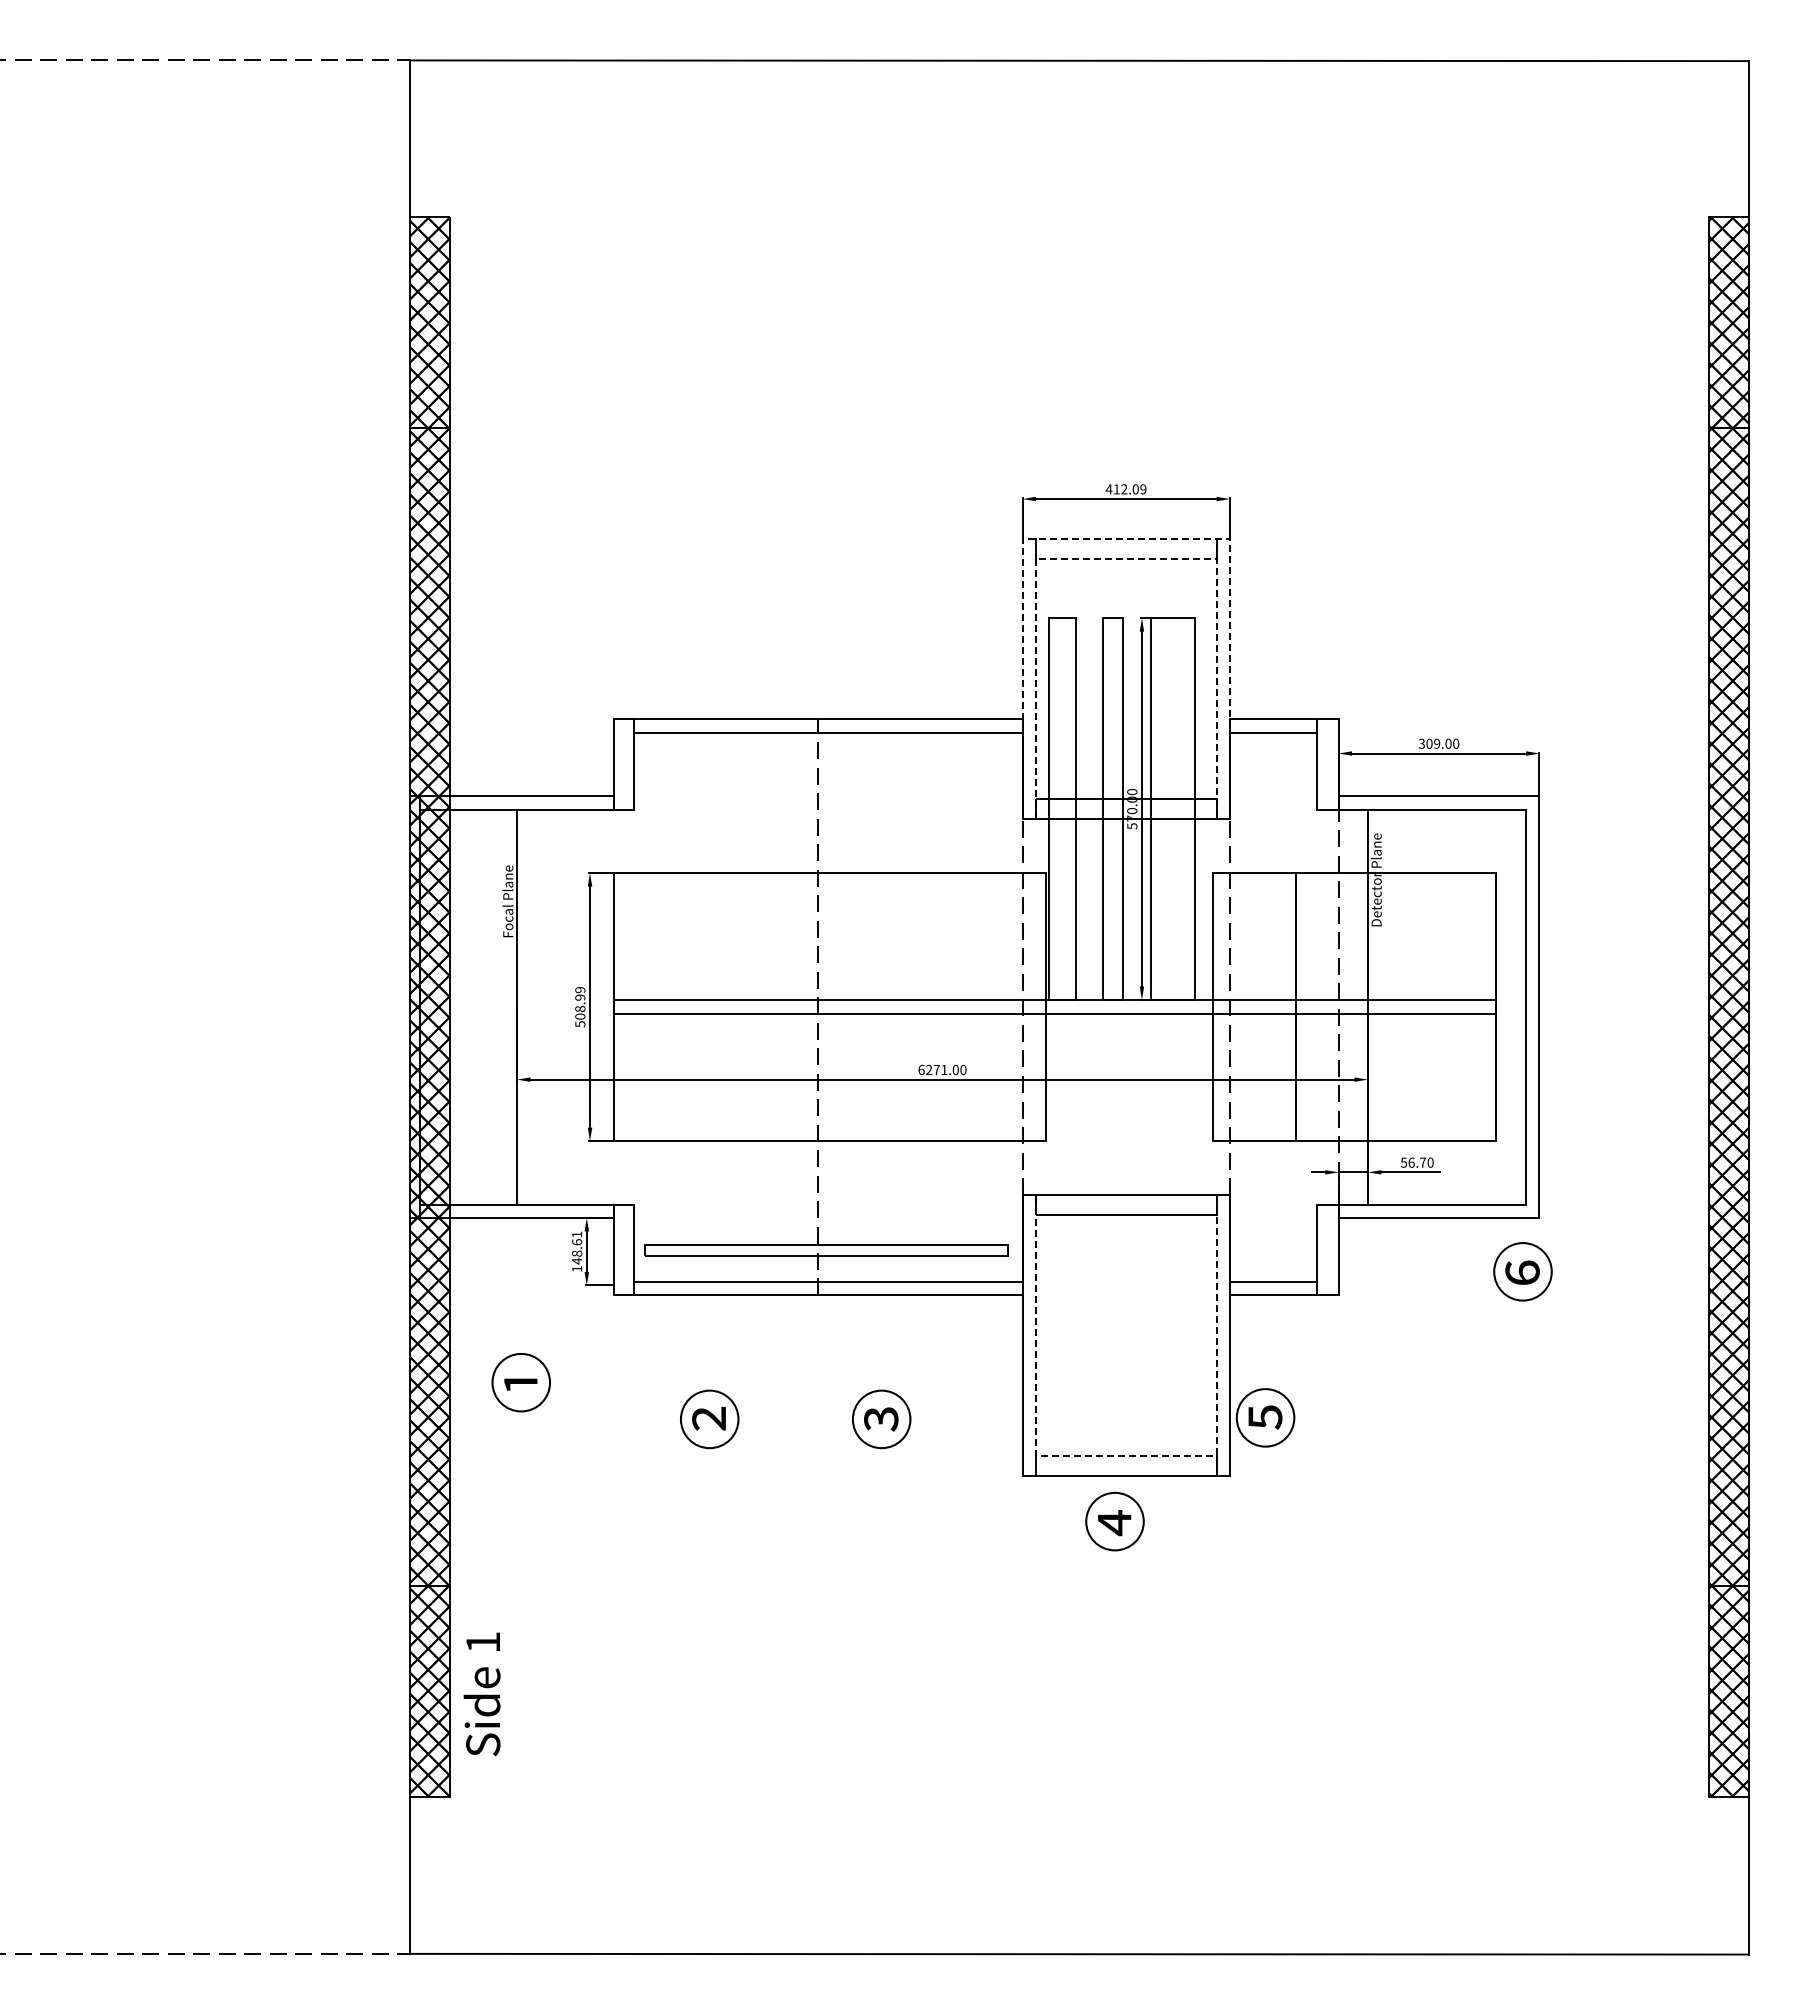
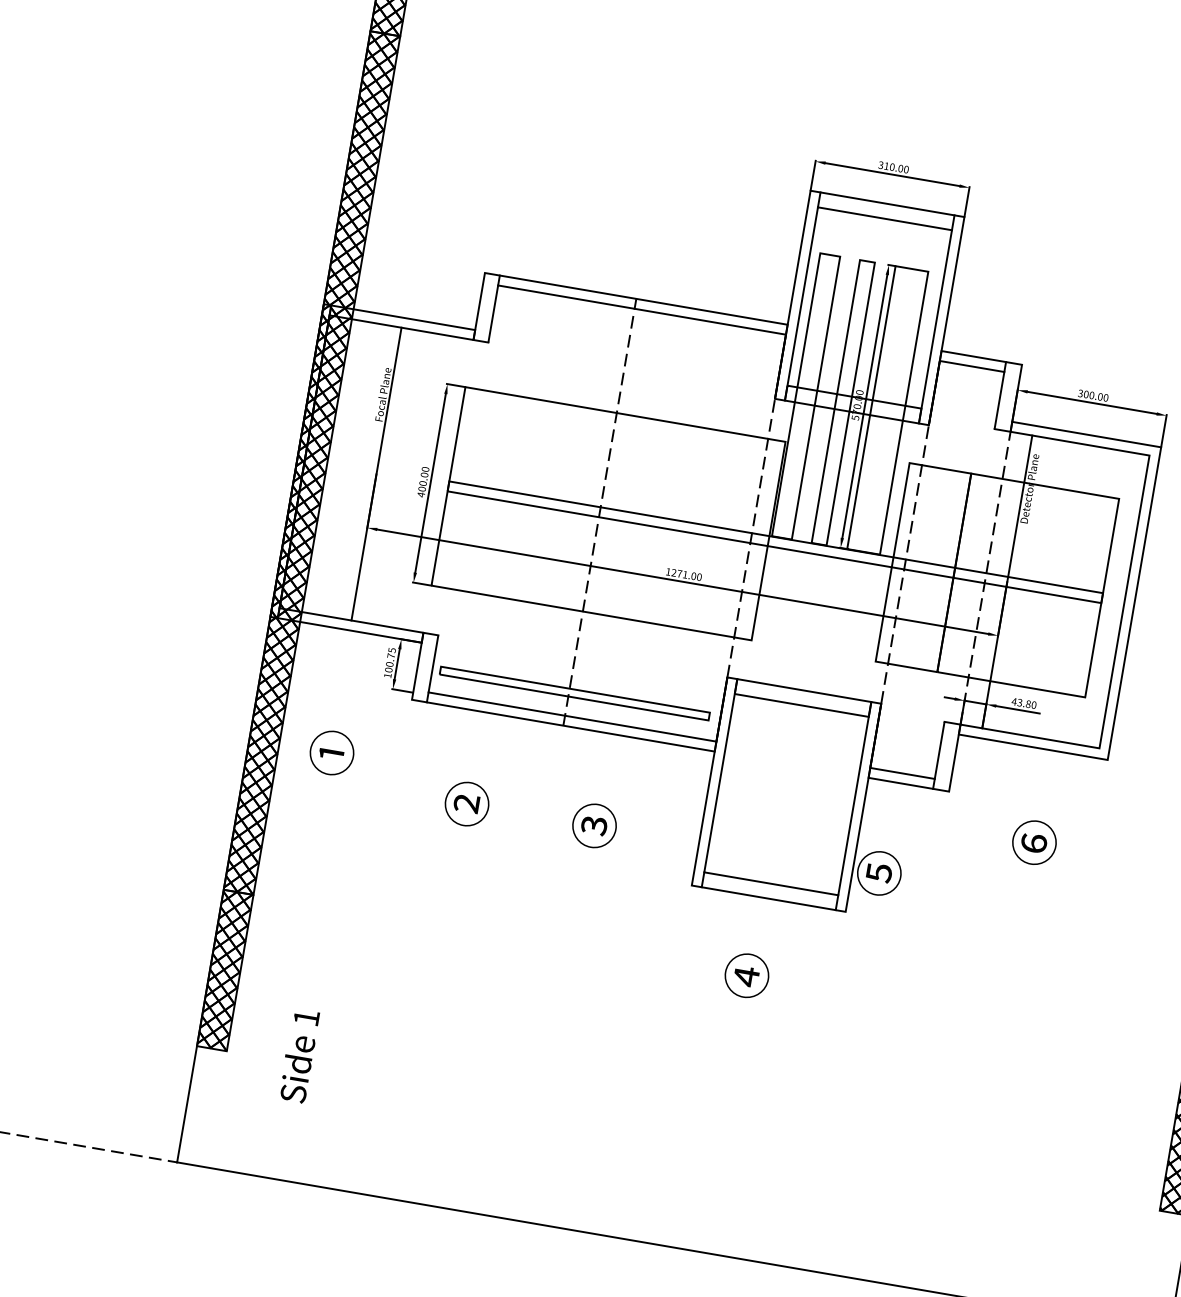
text: (1125, 489) -> (893, 167), 412.09 -> 310.00
line: (1126, 538) -> (887, 203), dashed -> solid
line: (1126, 558) -> (885, 218), dashed -> solid
text: (1437, 743) -> (1092, 395), 309.00 -> 300.00
text: (580, 1007) -> (423, 482), 508.99 -> 400.00
text: (921, 1069) -> (668, 571), 6271.00 -> 1271.00
text: (1413, 1162) -> (1021, 702), 56.70 -> 43.80
text: (577, 1247) -> (390, 659), 148.61 -> 100.75
text: (1522, 1271) -> (1034, 842), moved
line: (1125, 1455) -> (770, 883), dashed -> solid
text: (1114, 1521) -> (746, 975), moved
text: (481, 1694) -> (298, 1056), moved

